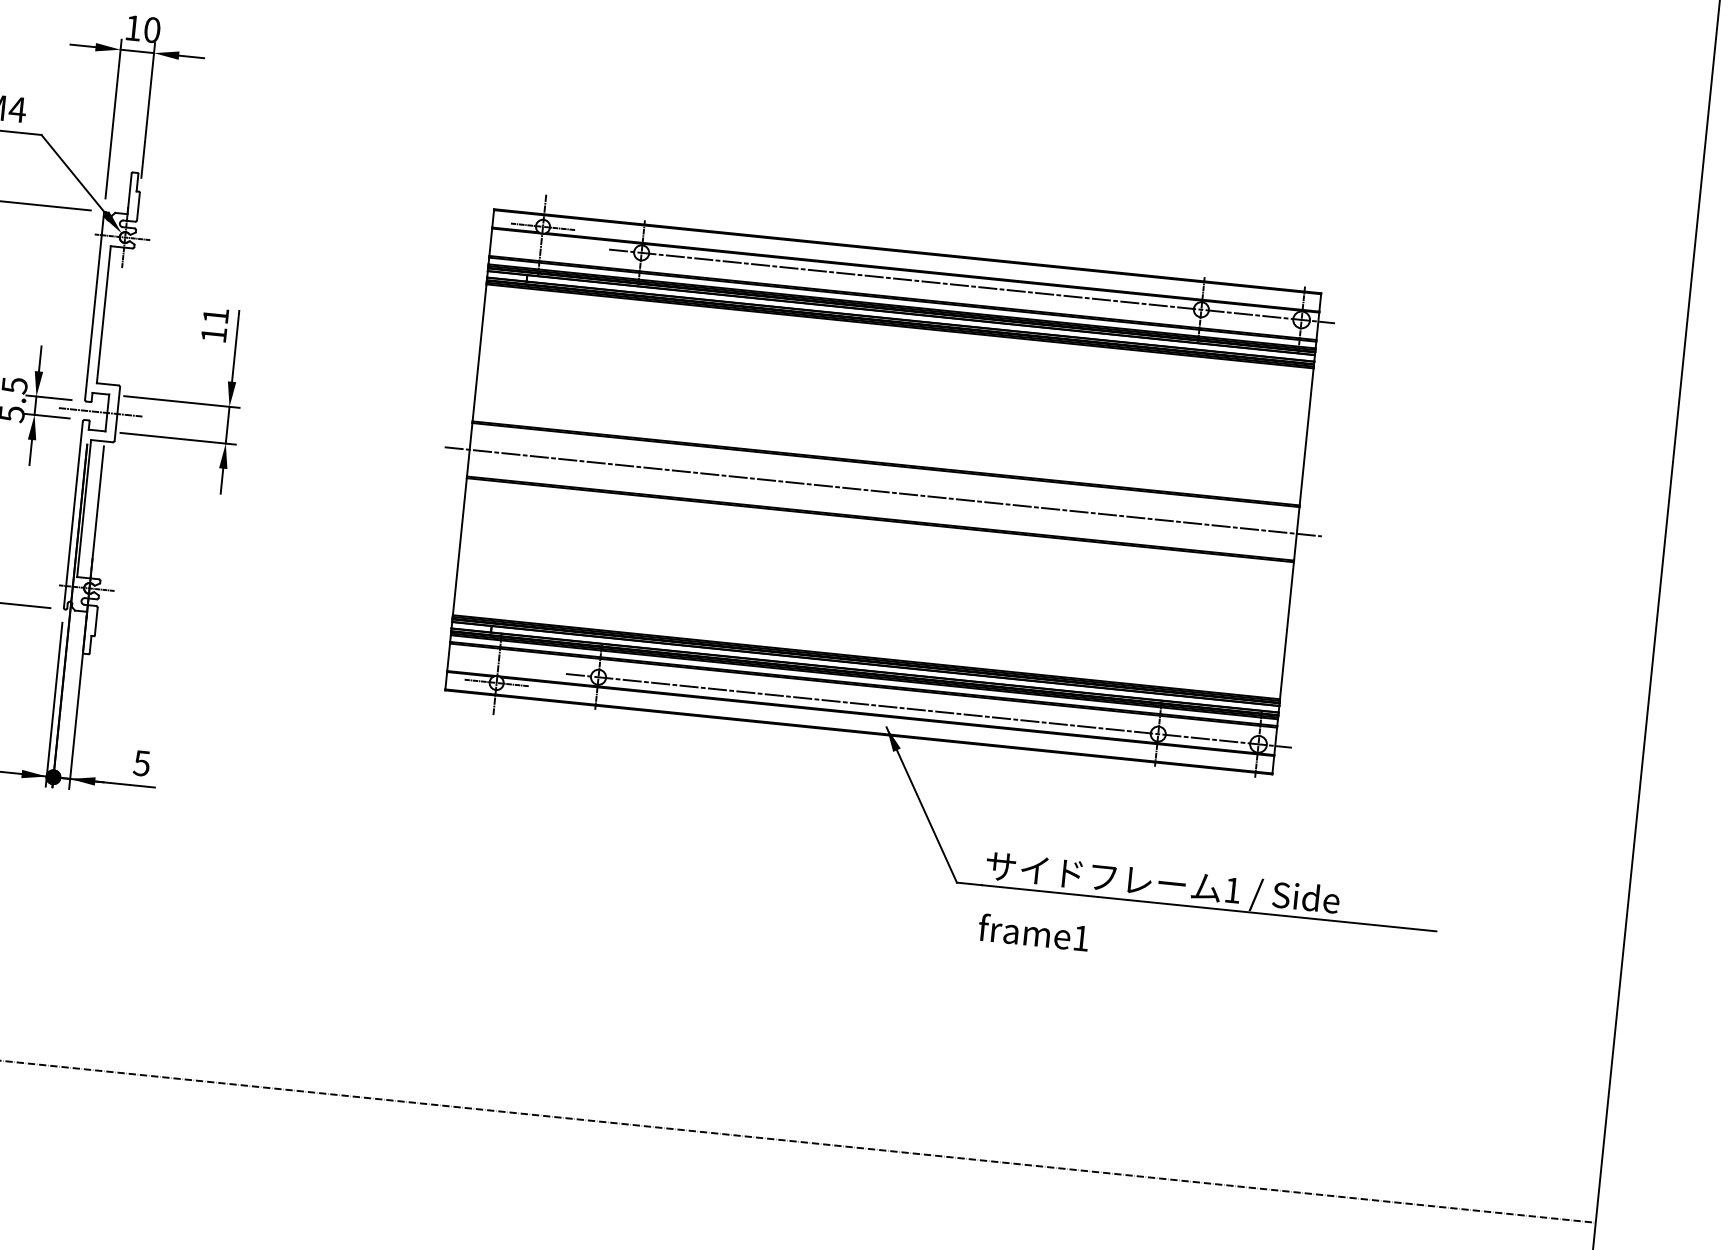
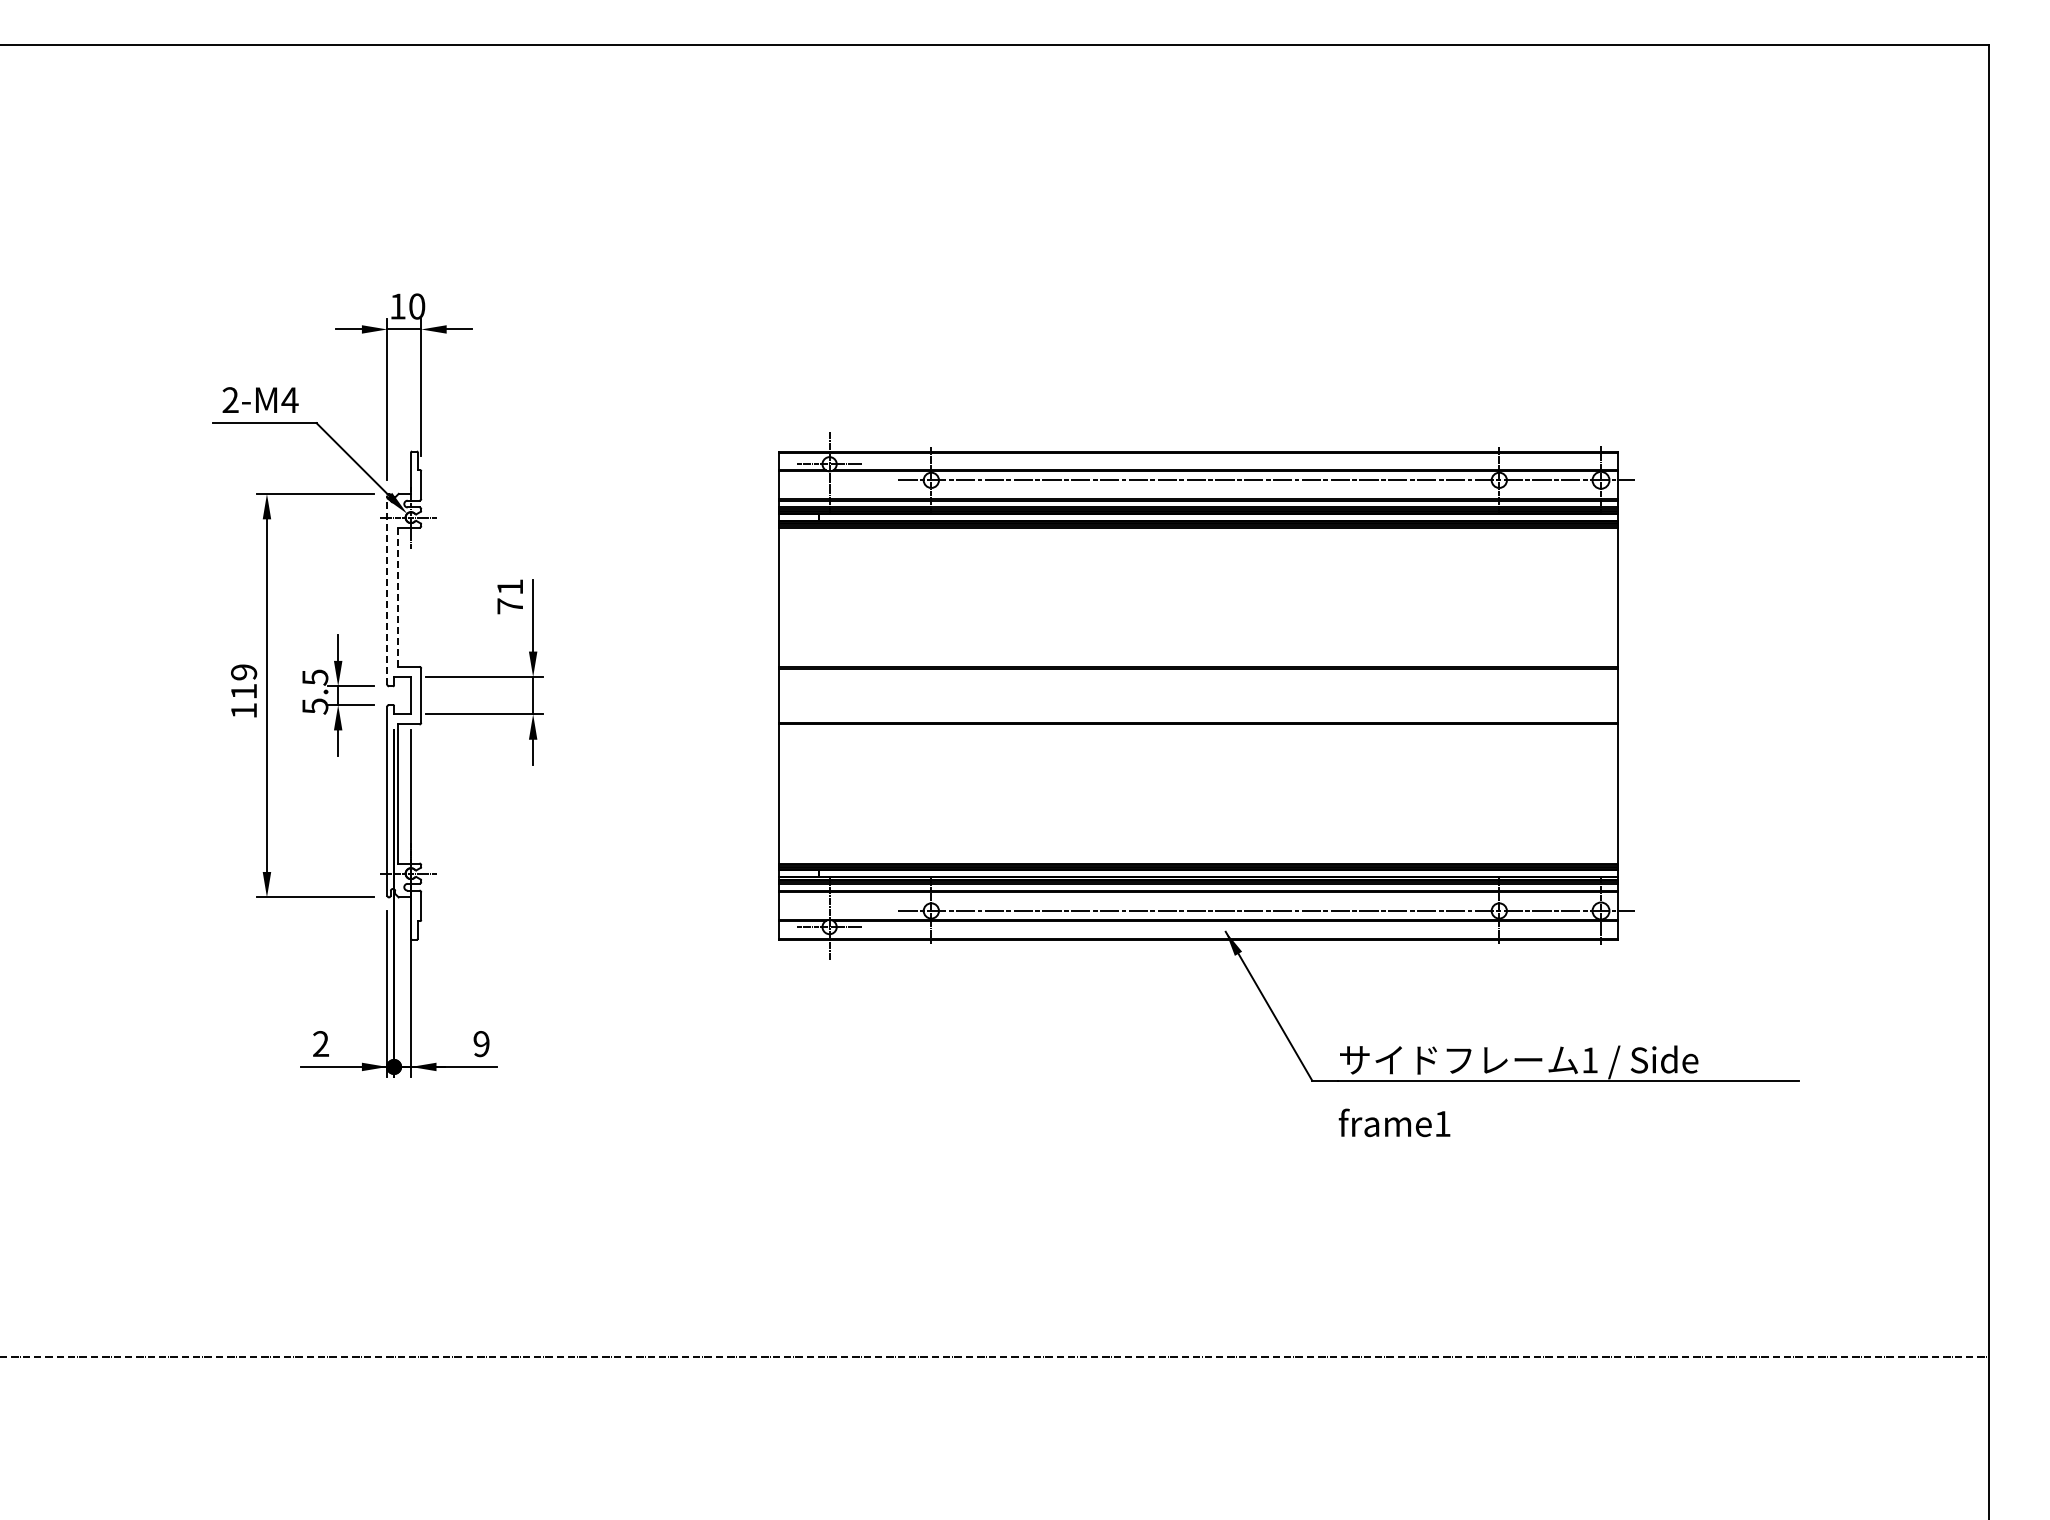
line: (94, 307) -> (387, 590), solid -> dashed
line: (103, 314) -> (397, 597), solid -> dashed
text: (213, 334) -> (509, 606), 11 -> 71
line: (99, 412) -> (403, 695), removed
line: (883, 491) -> (1198, 695), removed
text: (141, 763) -> (481, 1044), 5 -> 9

